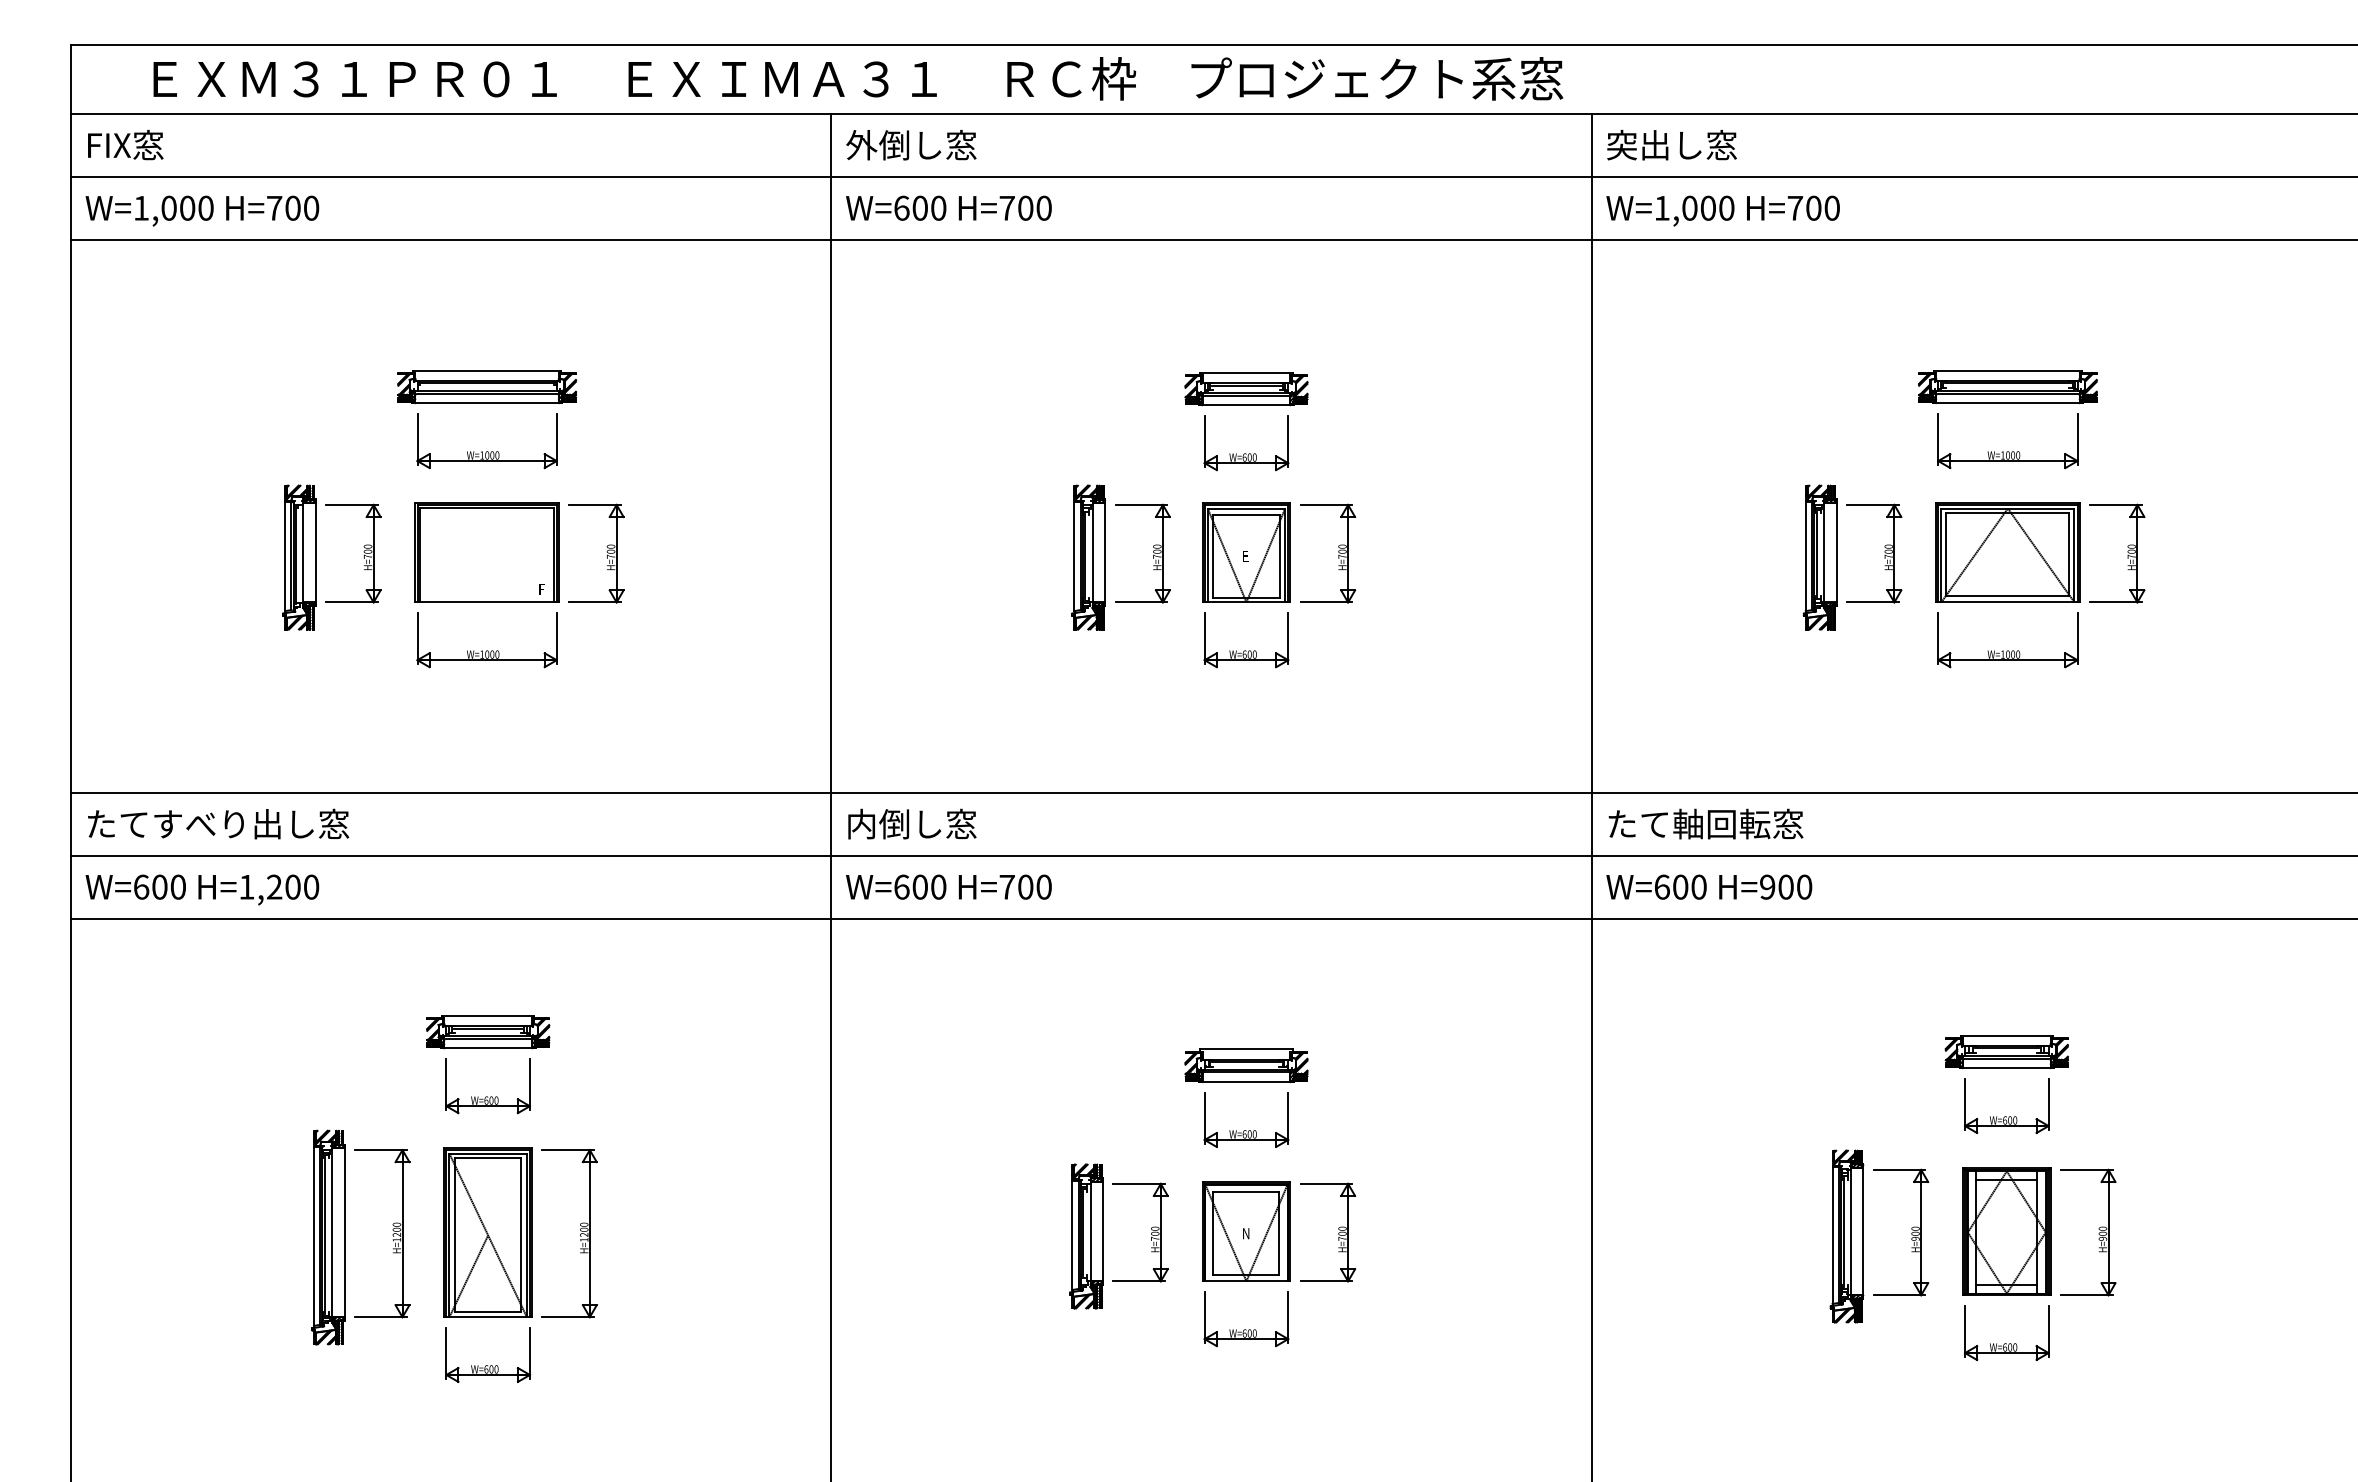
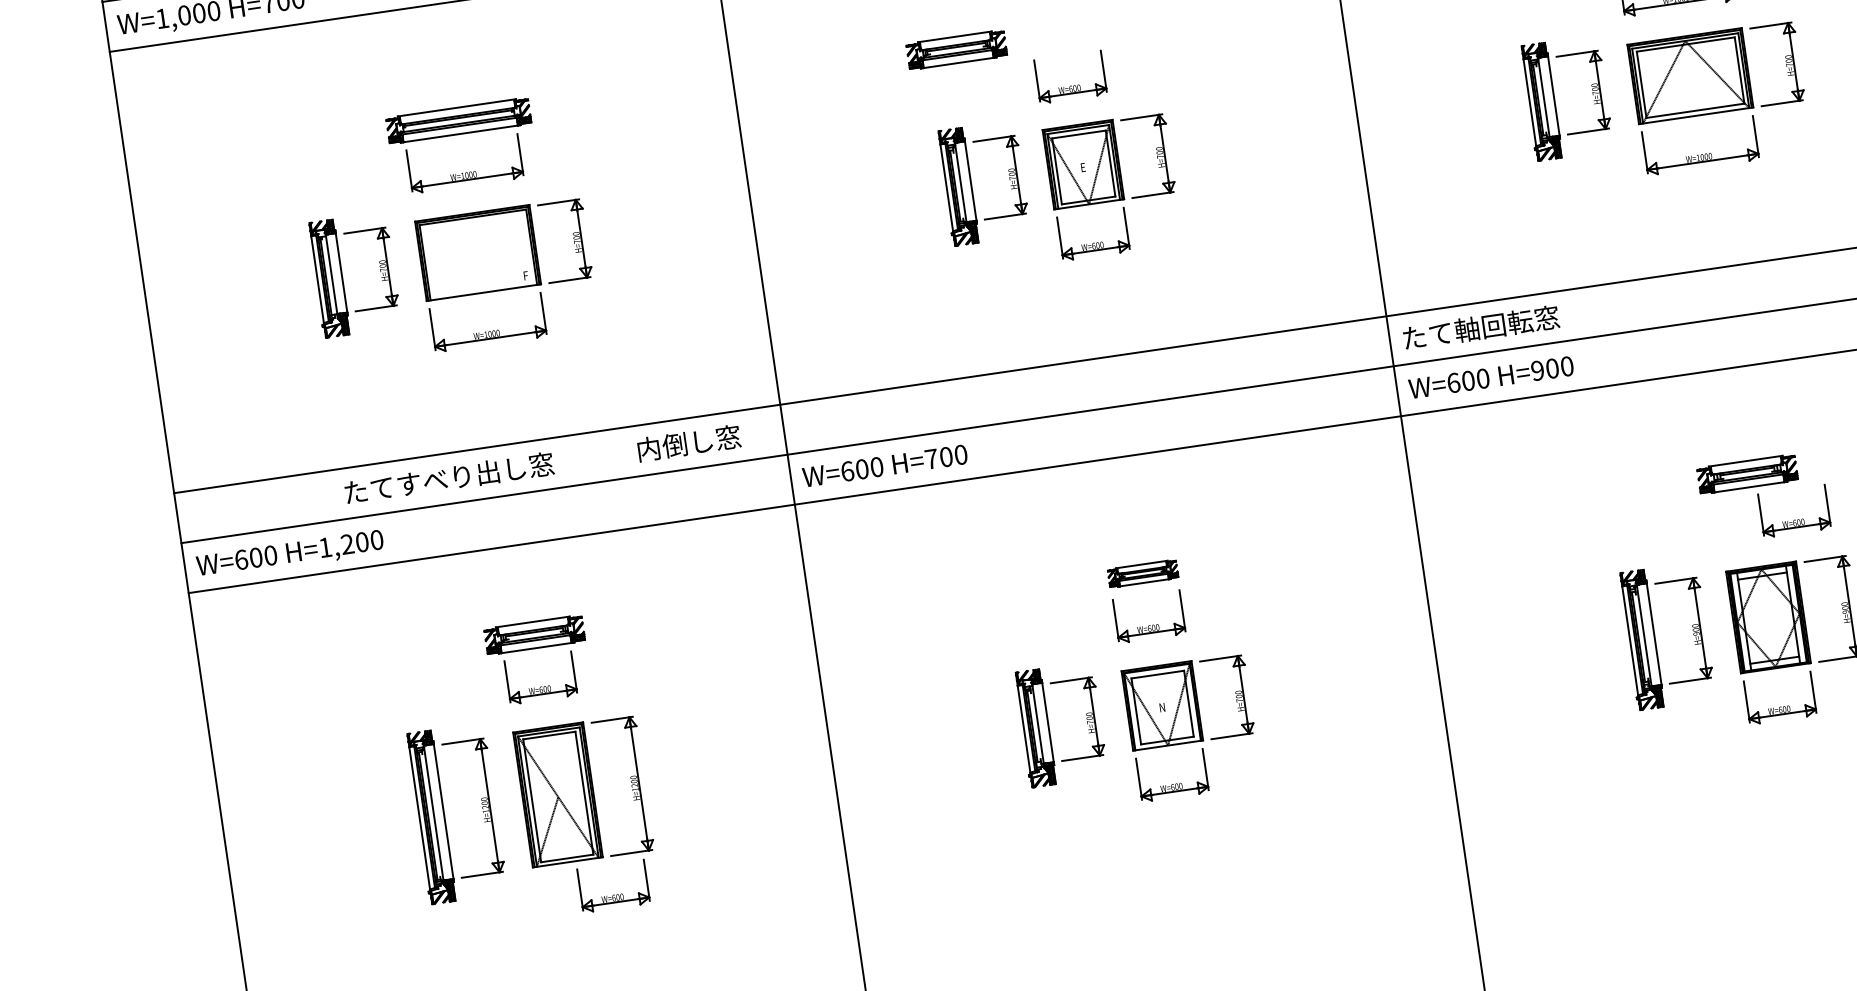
part: (1246, 389) -> (956, 50), moved
text: (218, 823) -> (449, 477), moved
text: (912, 823) -> (689, 442), moved
part: (1246, 1065) -> (1143, 573), size x0.7
part: (2006, 1116) -> (1795, 519), moved
part: (487, 1365) -> (614, 894), moved

